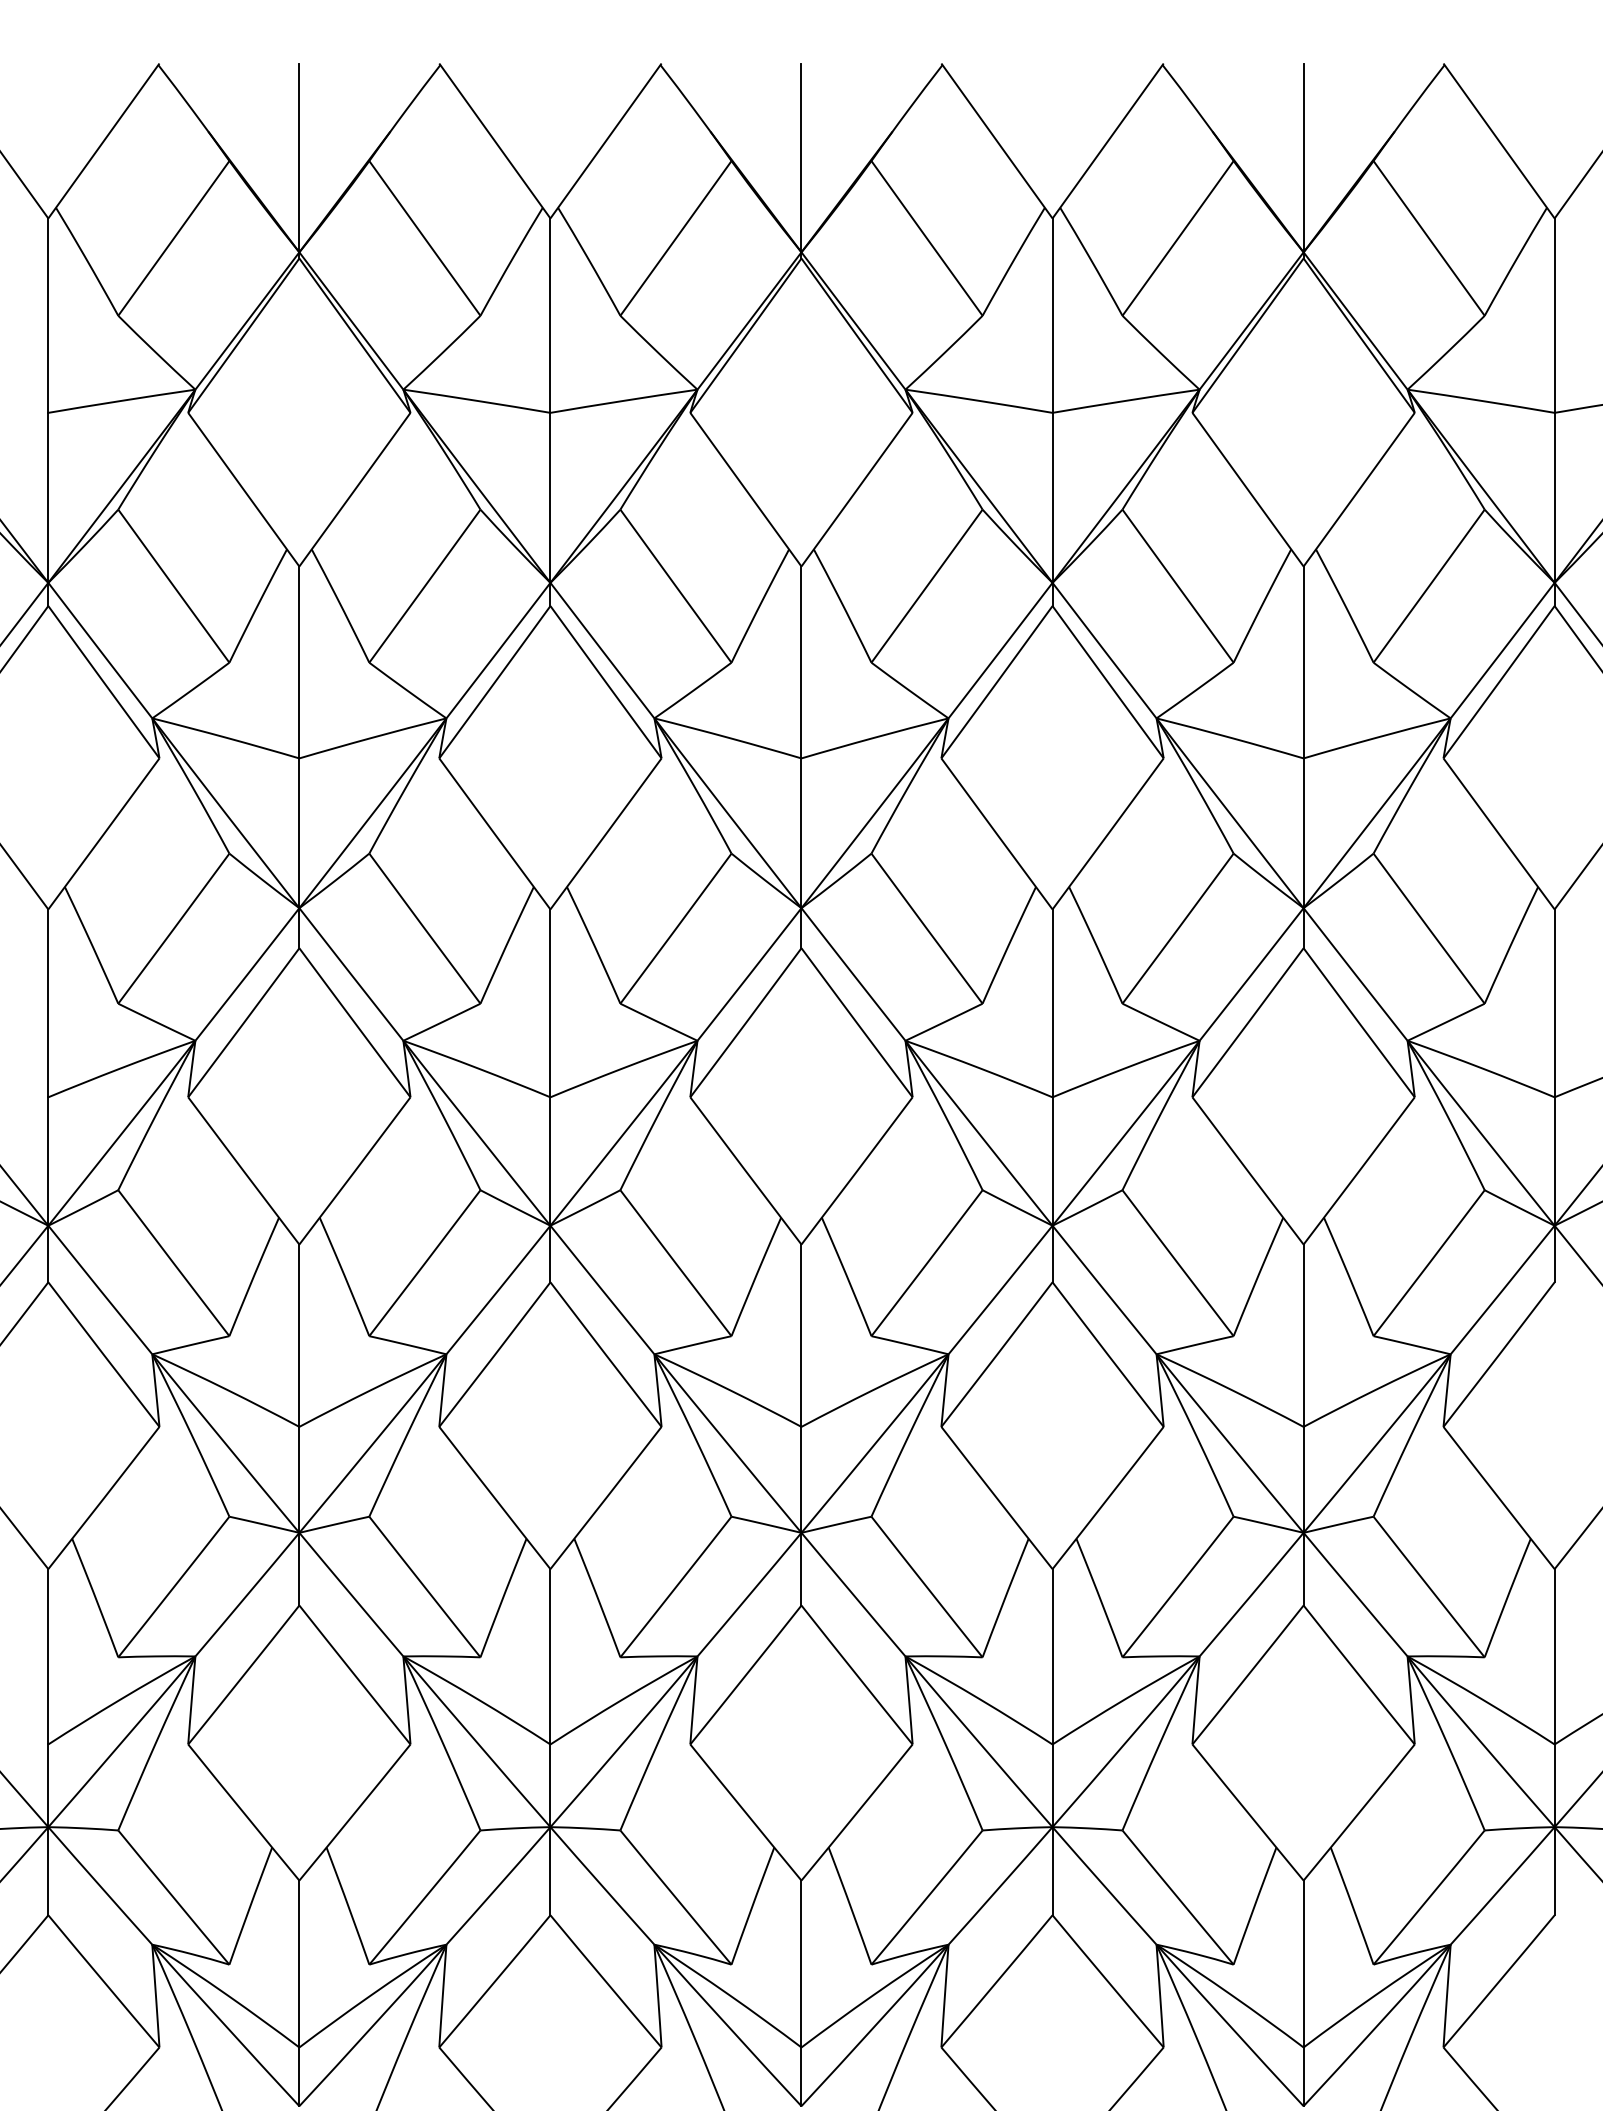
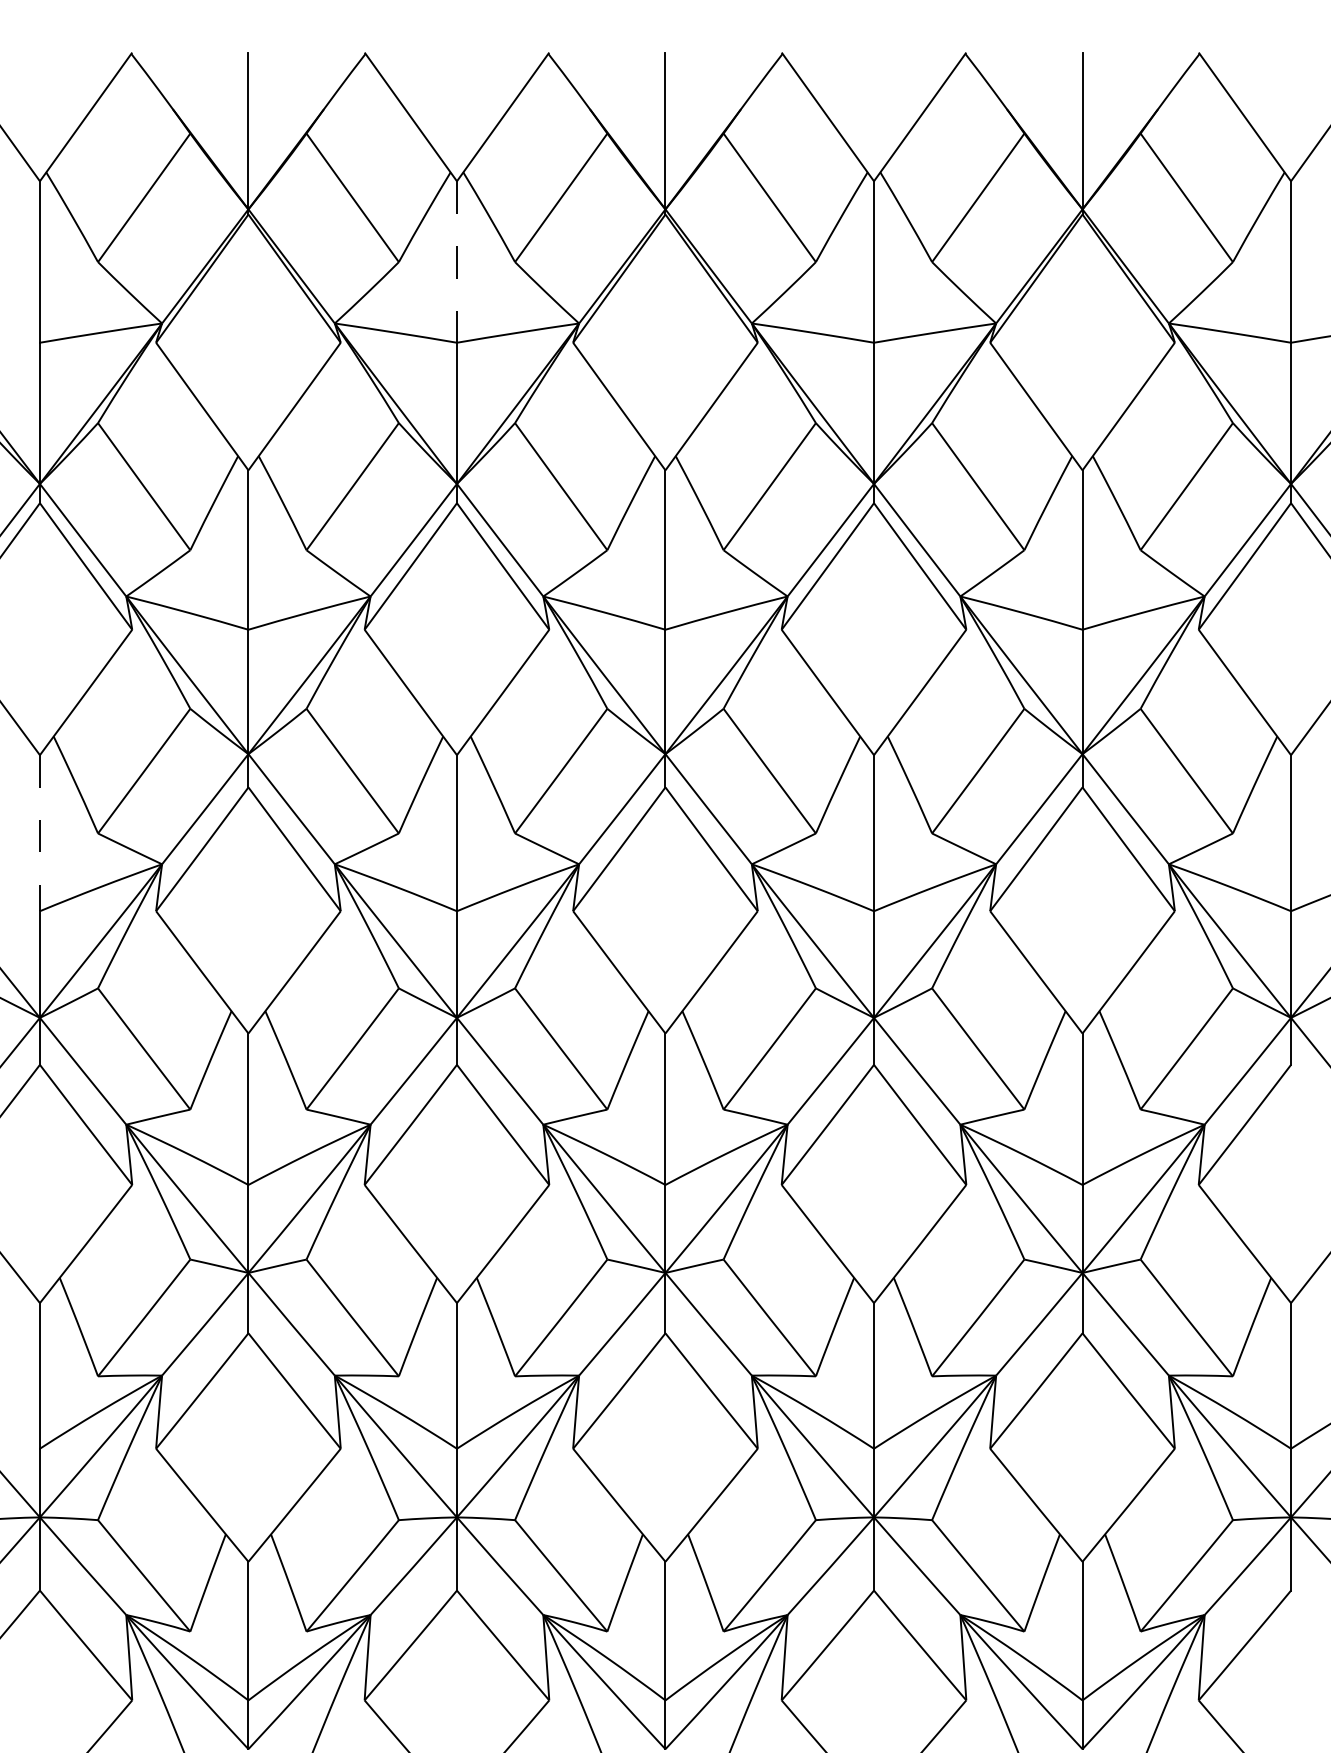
line: (549, 316) -> (456, 262), solid -> dashed
line: (47, 1003) -> (39, 833), solid -> dashed

